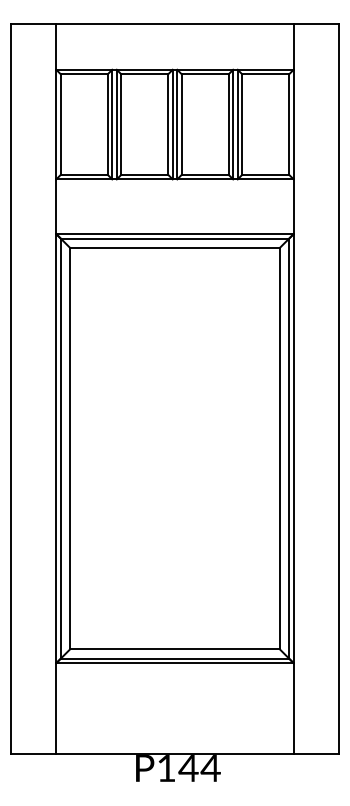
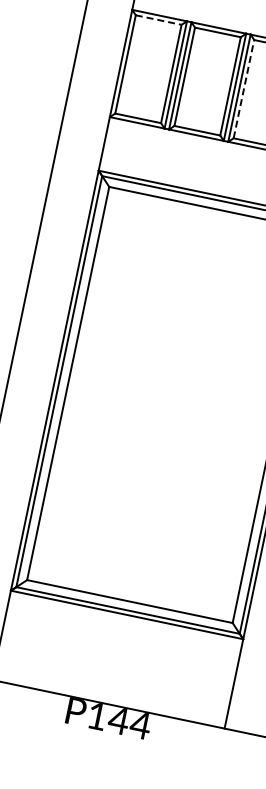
line: (84, 74) -> (158, 20), solid -> dashed
line: (181, 124) -> (243, 89), solid -> dashed

